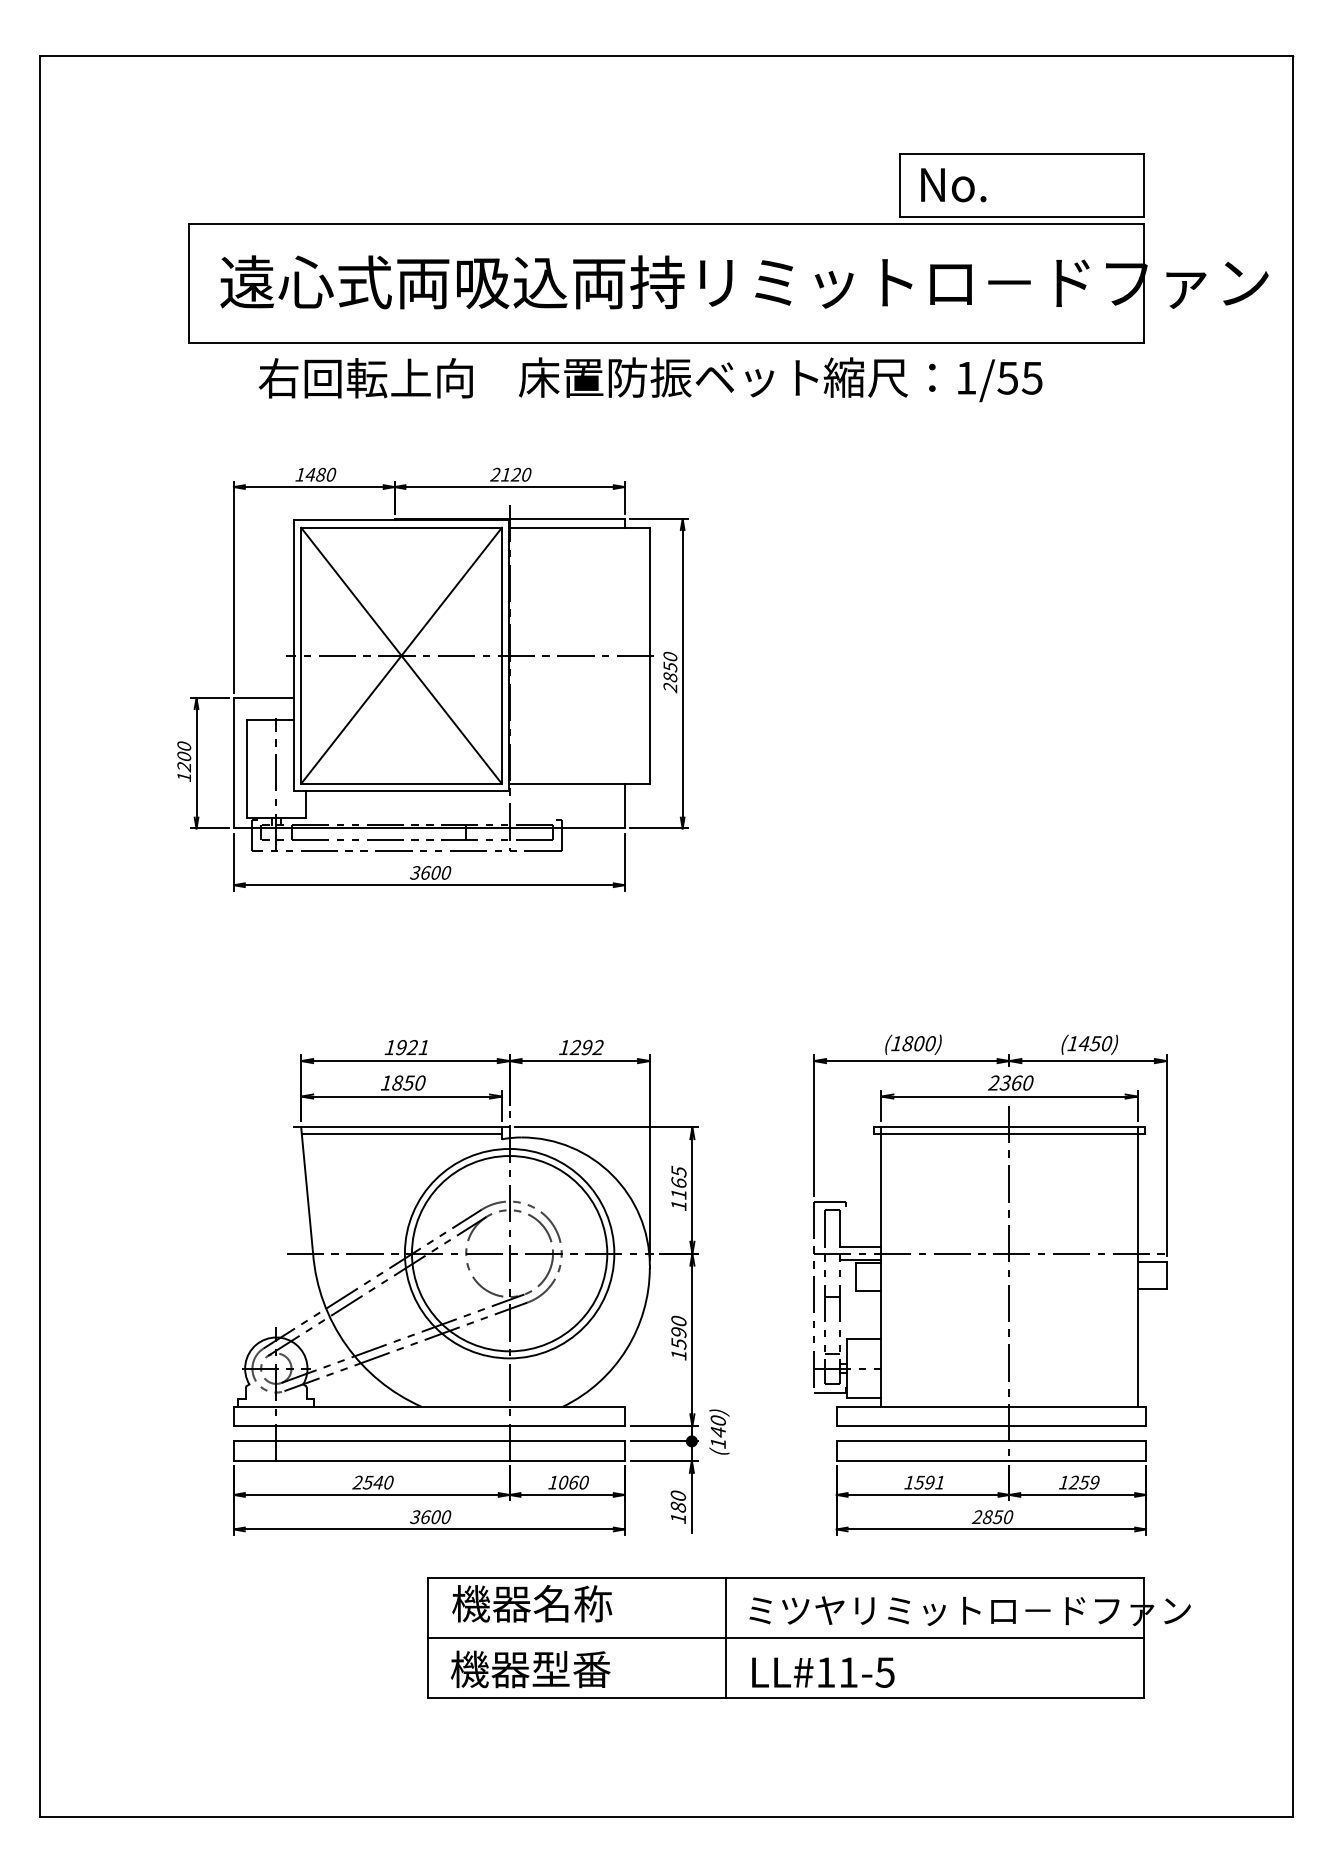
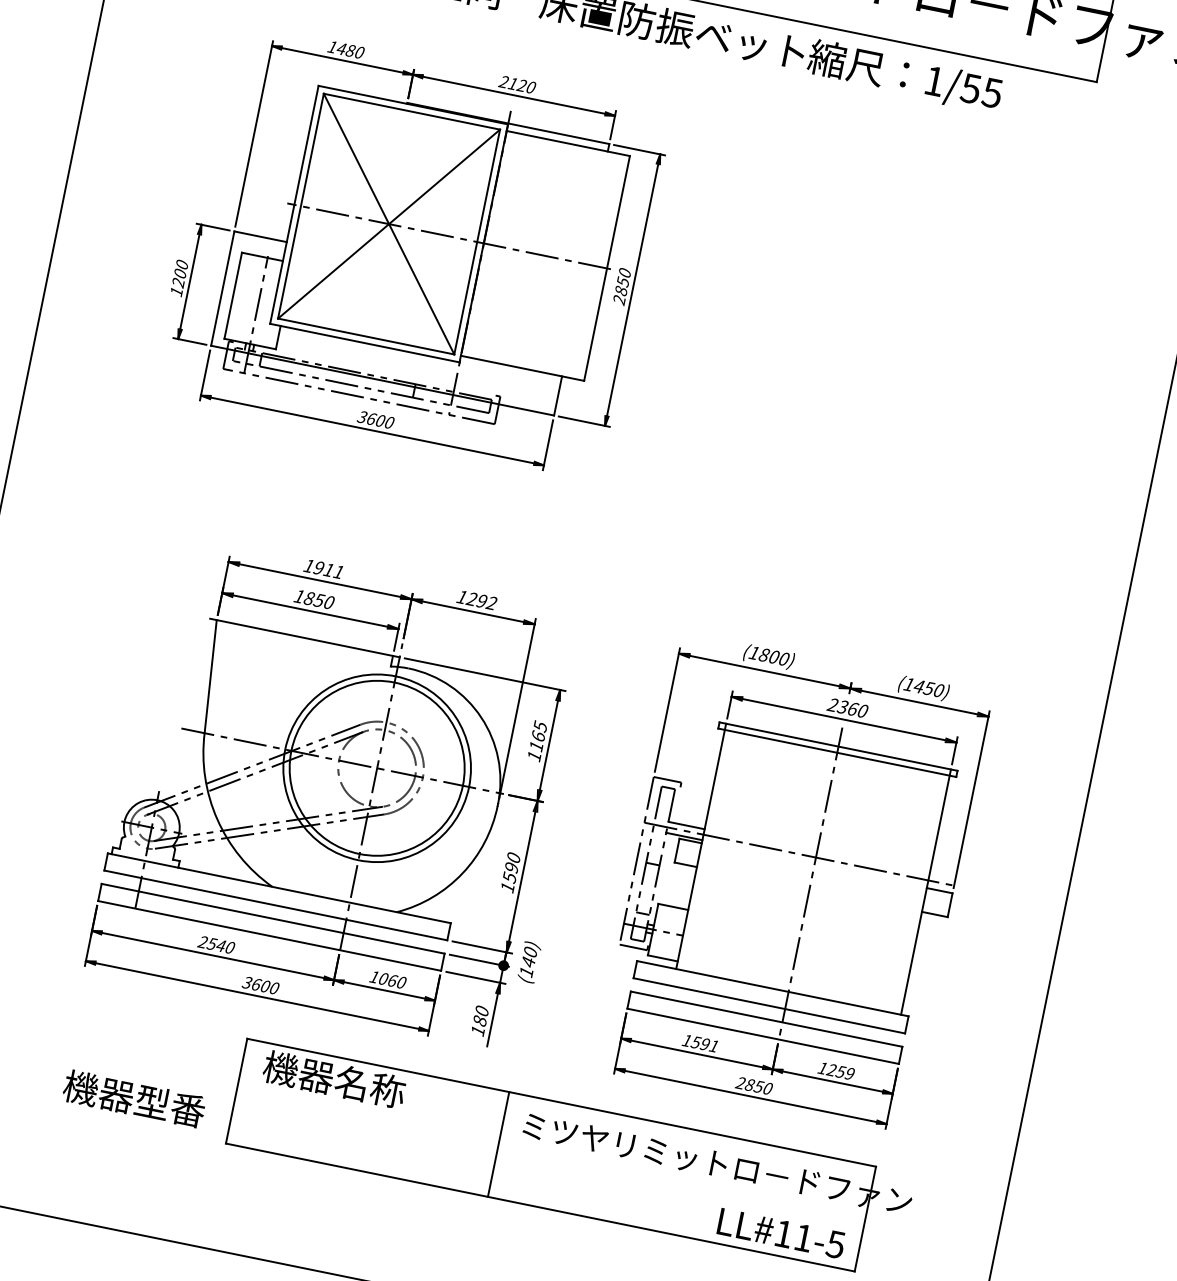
text: (411, 1047) -> (327, 569), 1921 -> 1911
line: (401, 1134) -> (303, 644), removed
line: (785, 1638) -> (550, 1155), removed
text: (530, 1669) -> (134, 1099), moved
text: (823, 1672) -> (781, 1233), moved

